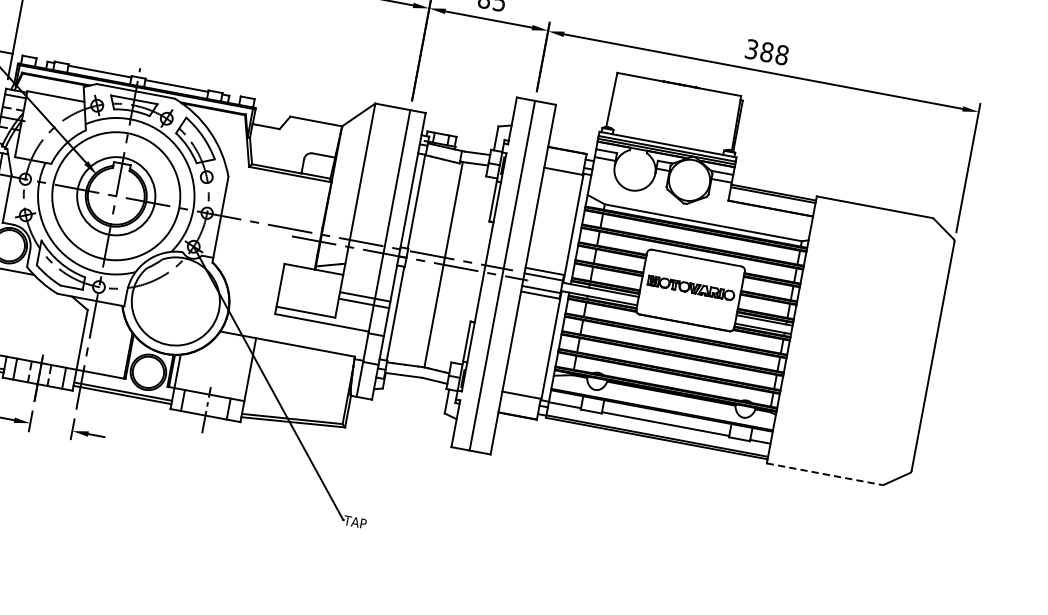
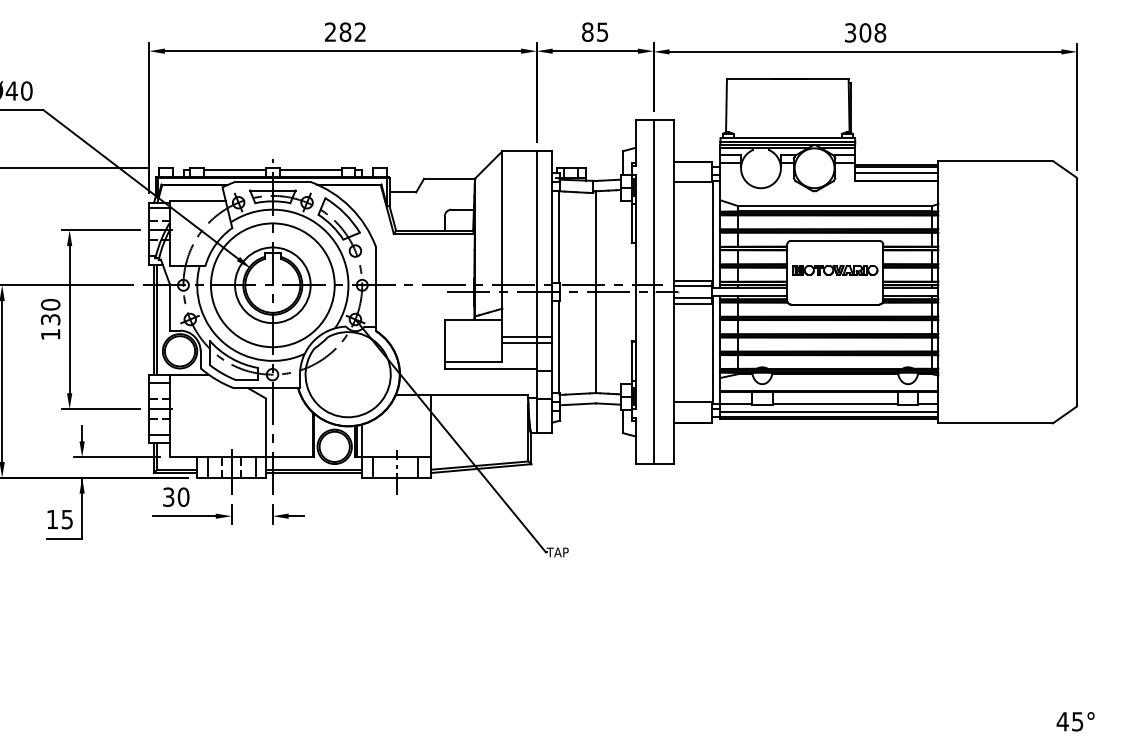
text: (767, 51) -> (865, 32), 388 -> 308
line: (772, 200) -> (896, 172), added
line: (658, 430) -> (829, 411), added
line: (824, 474) -> (995, 423), dashed -> solid

